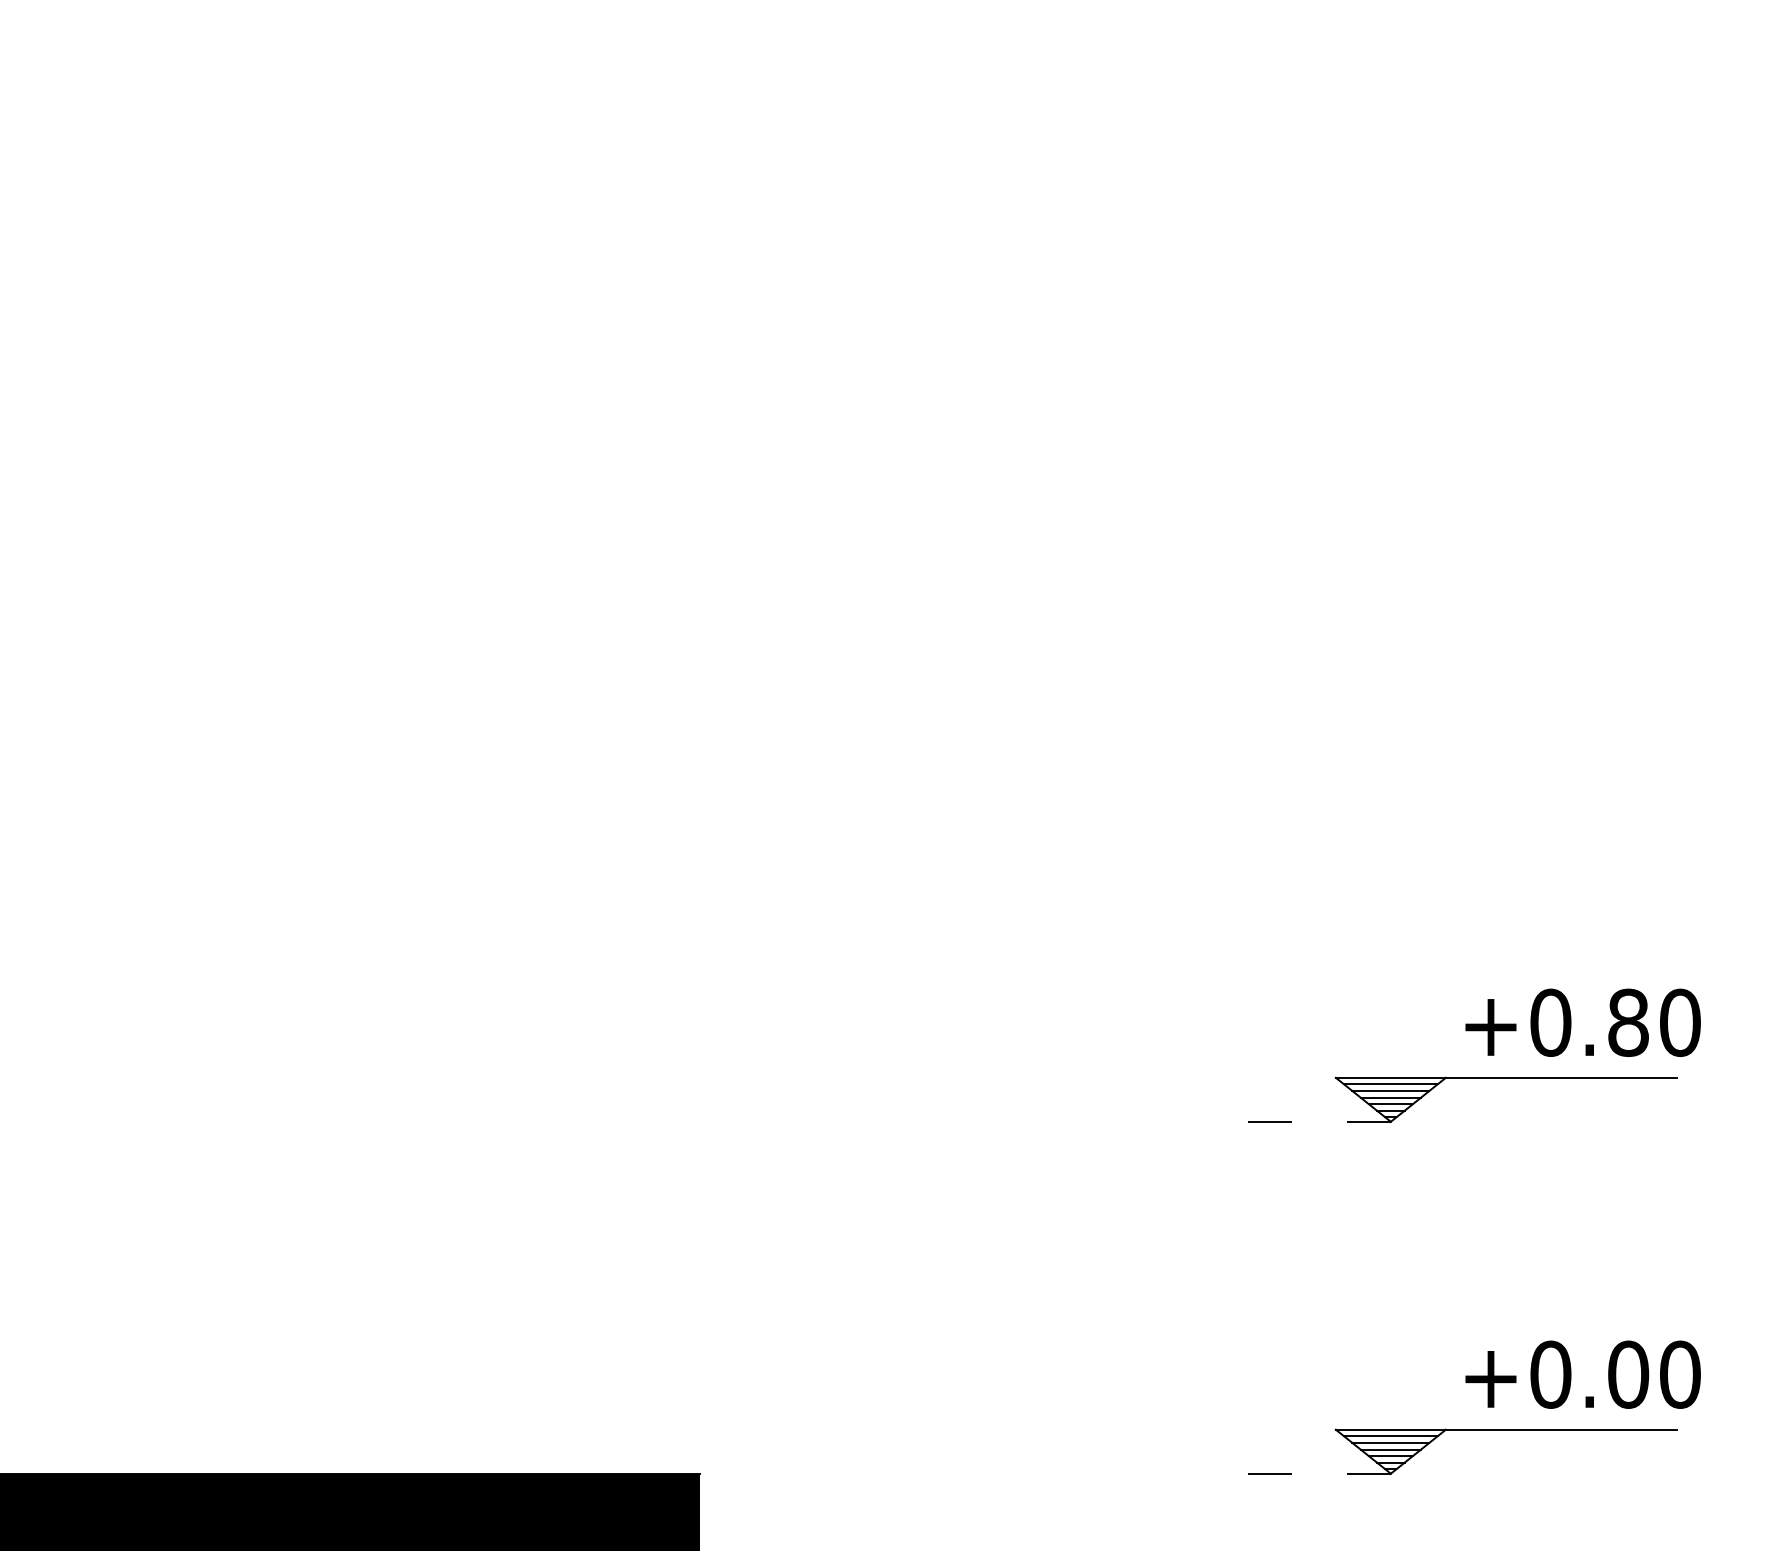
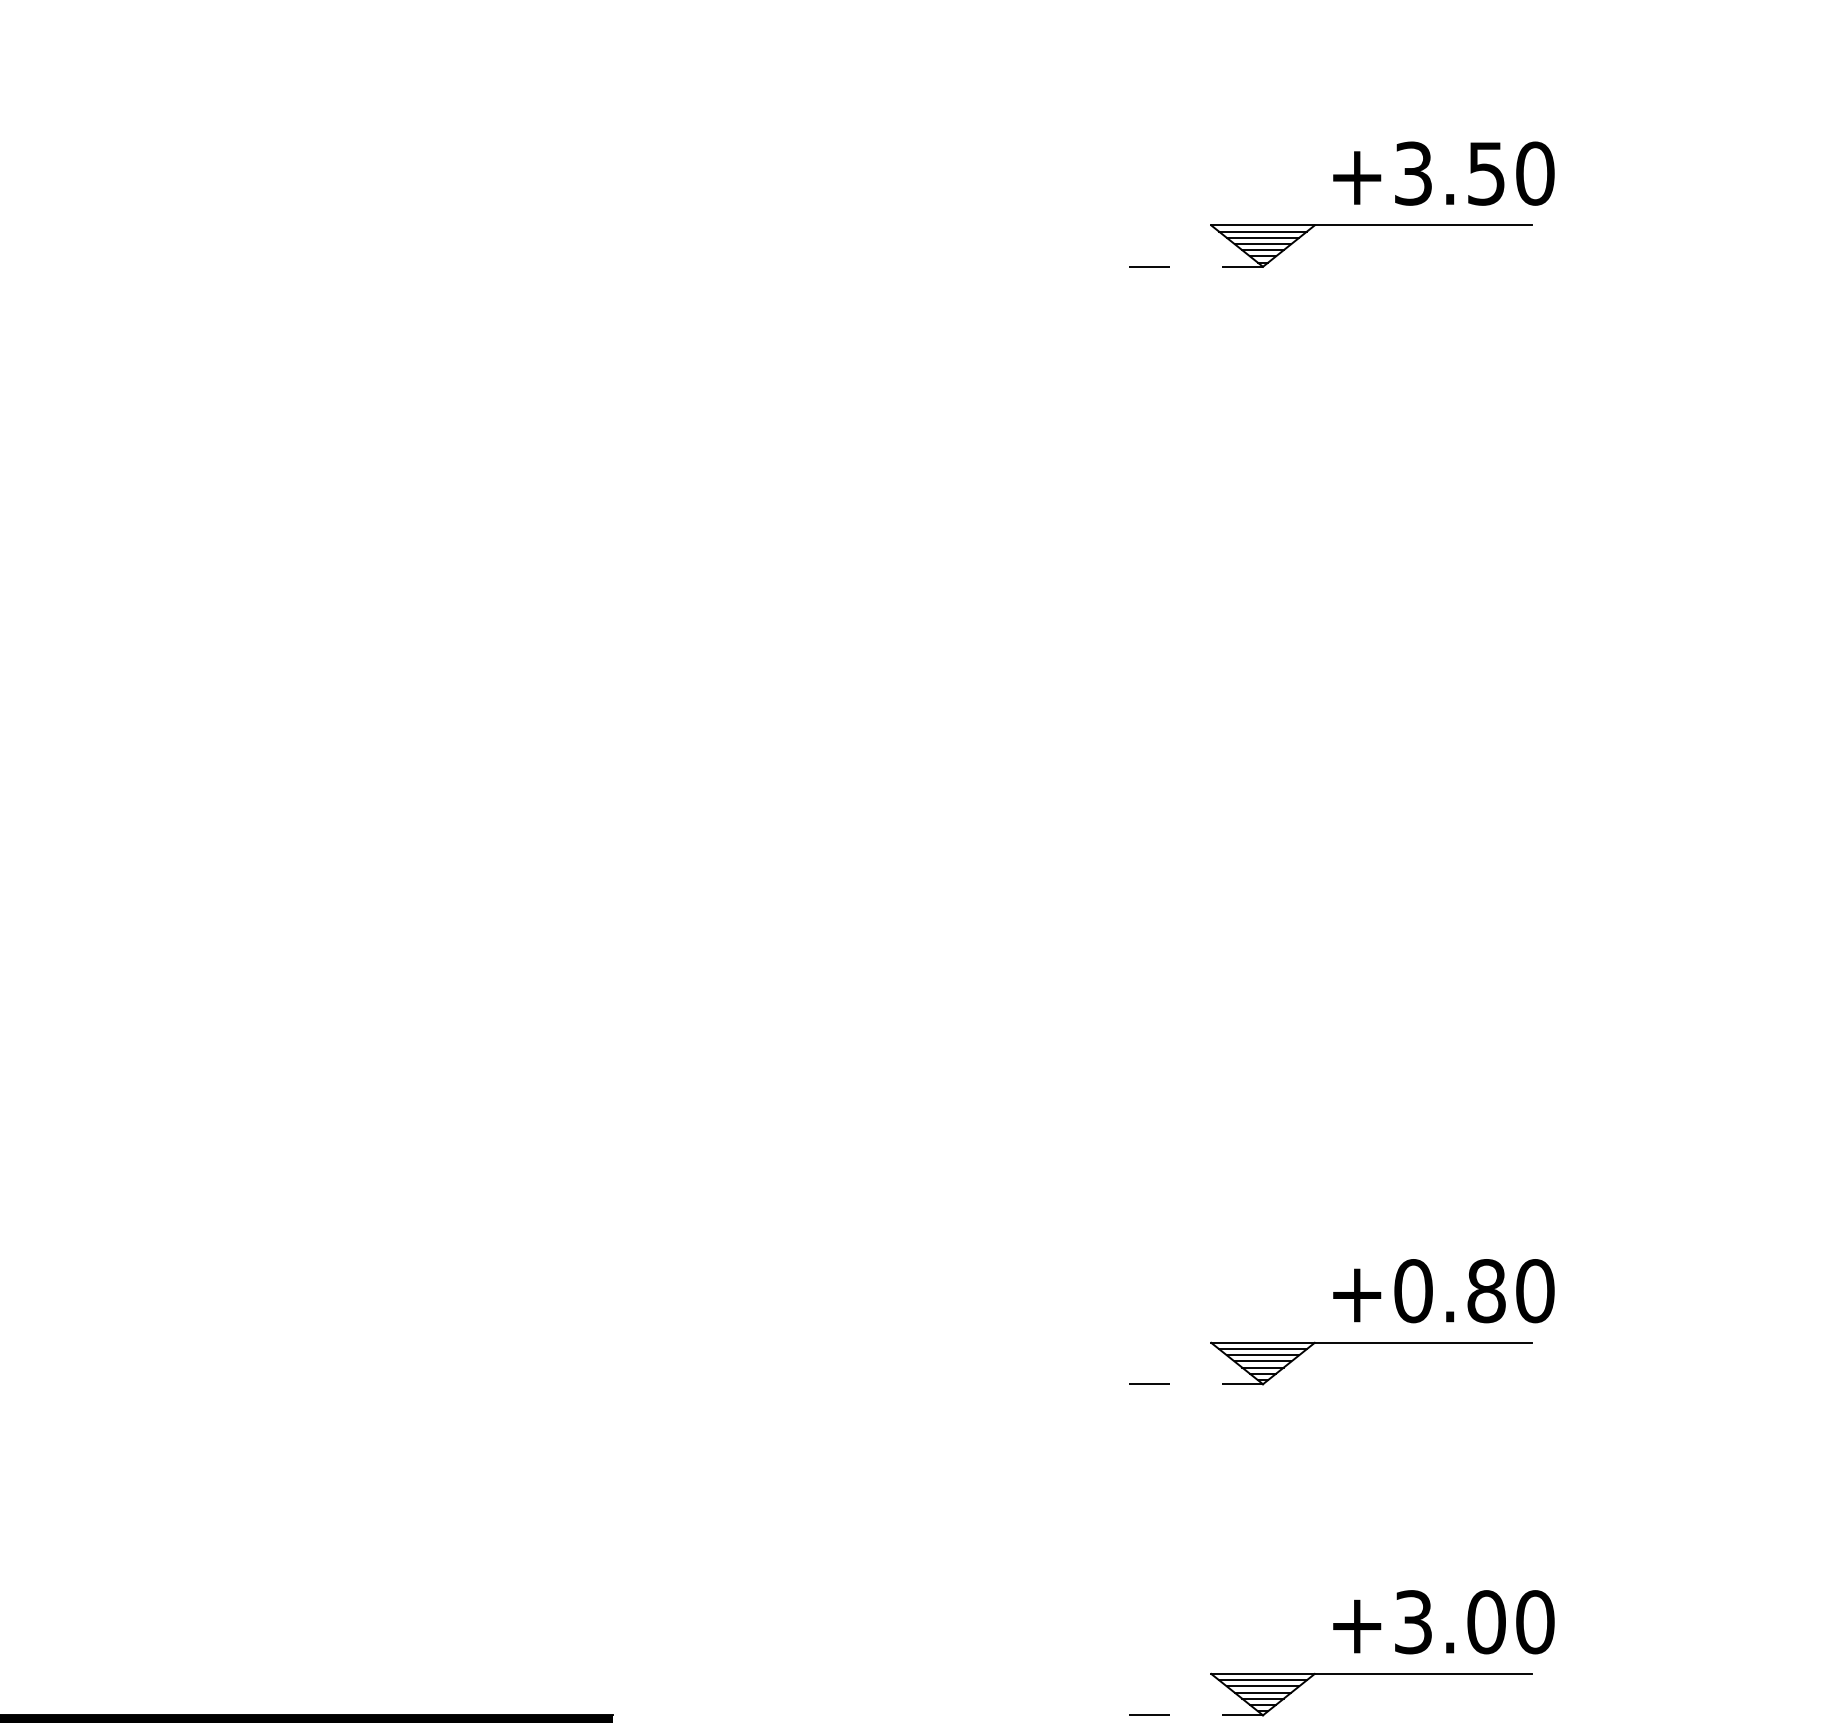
text: (1550, 1375) -> (1413, 1622), +0.00 -> +3.00

